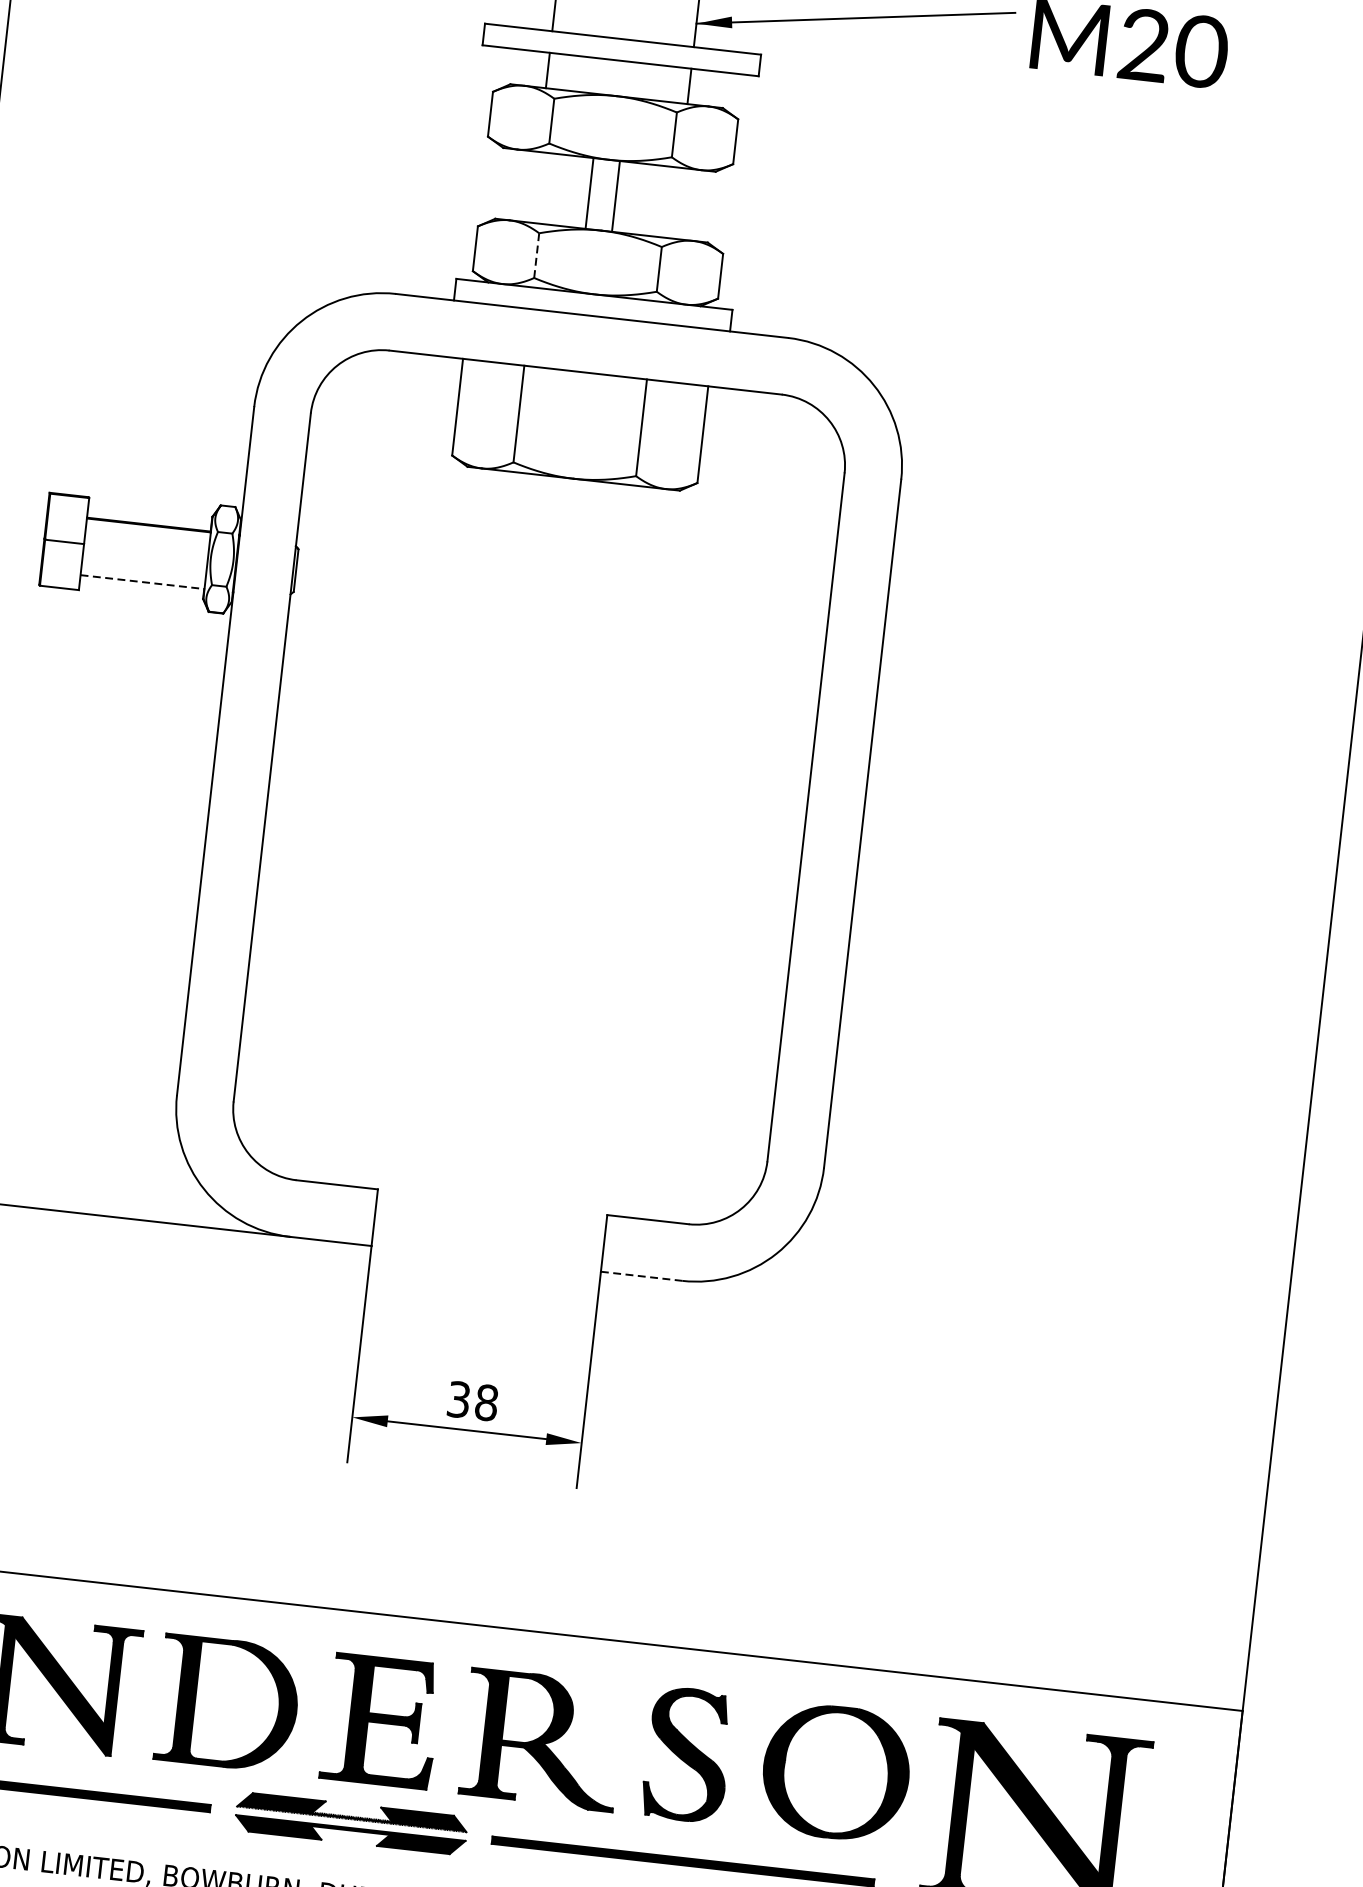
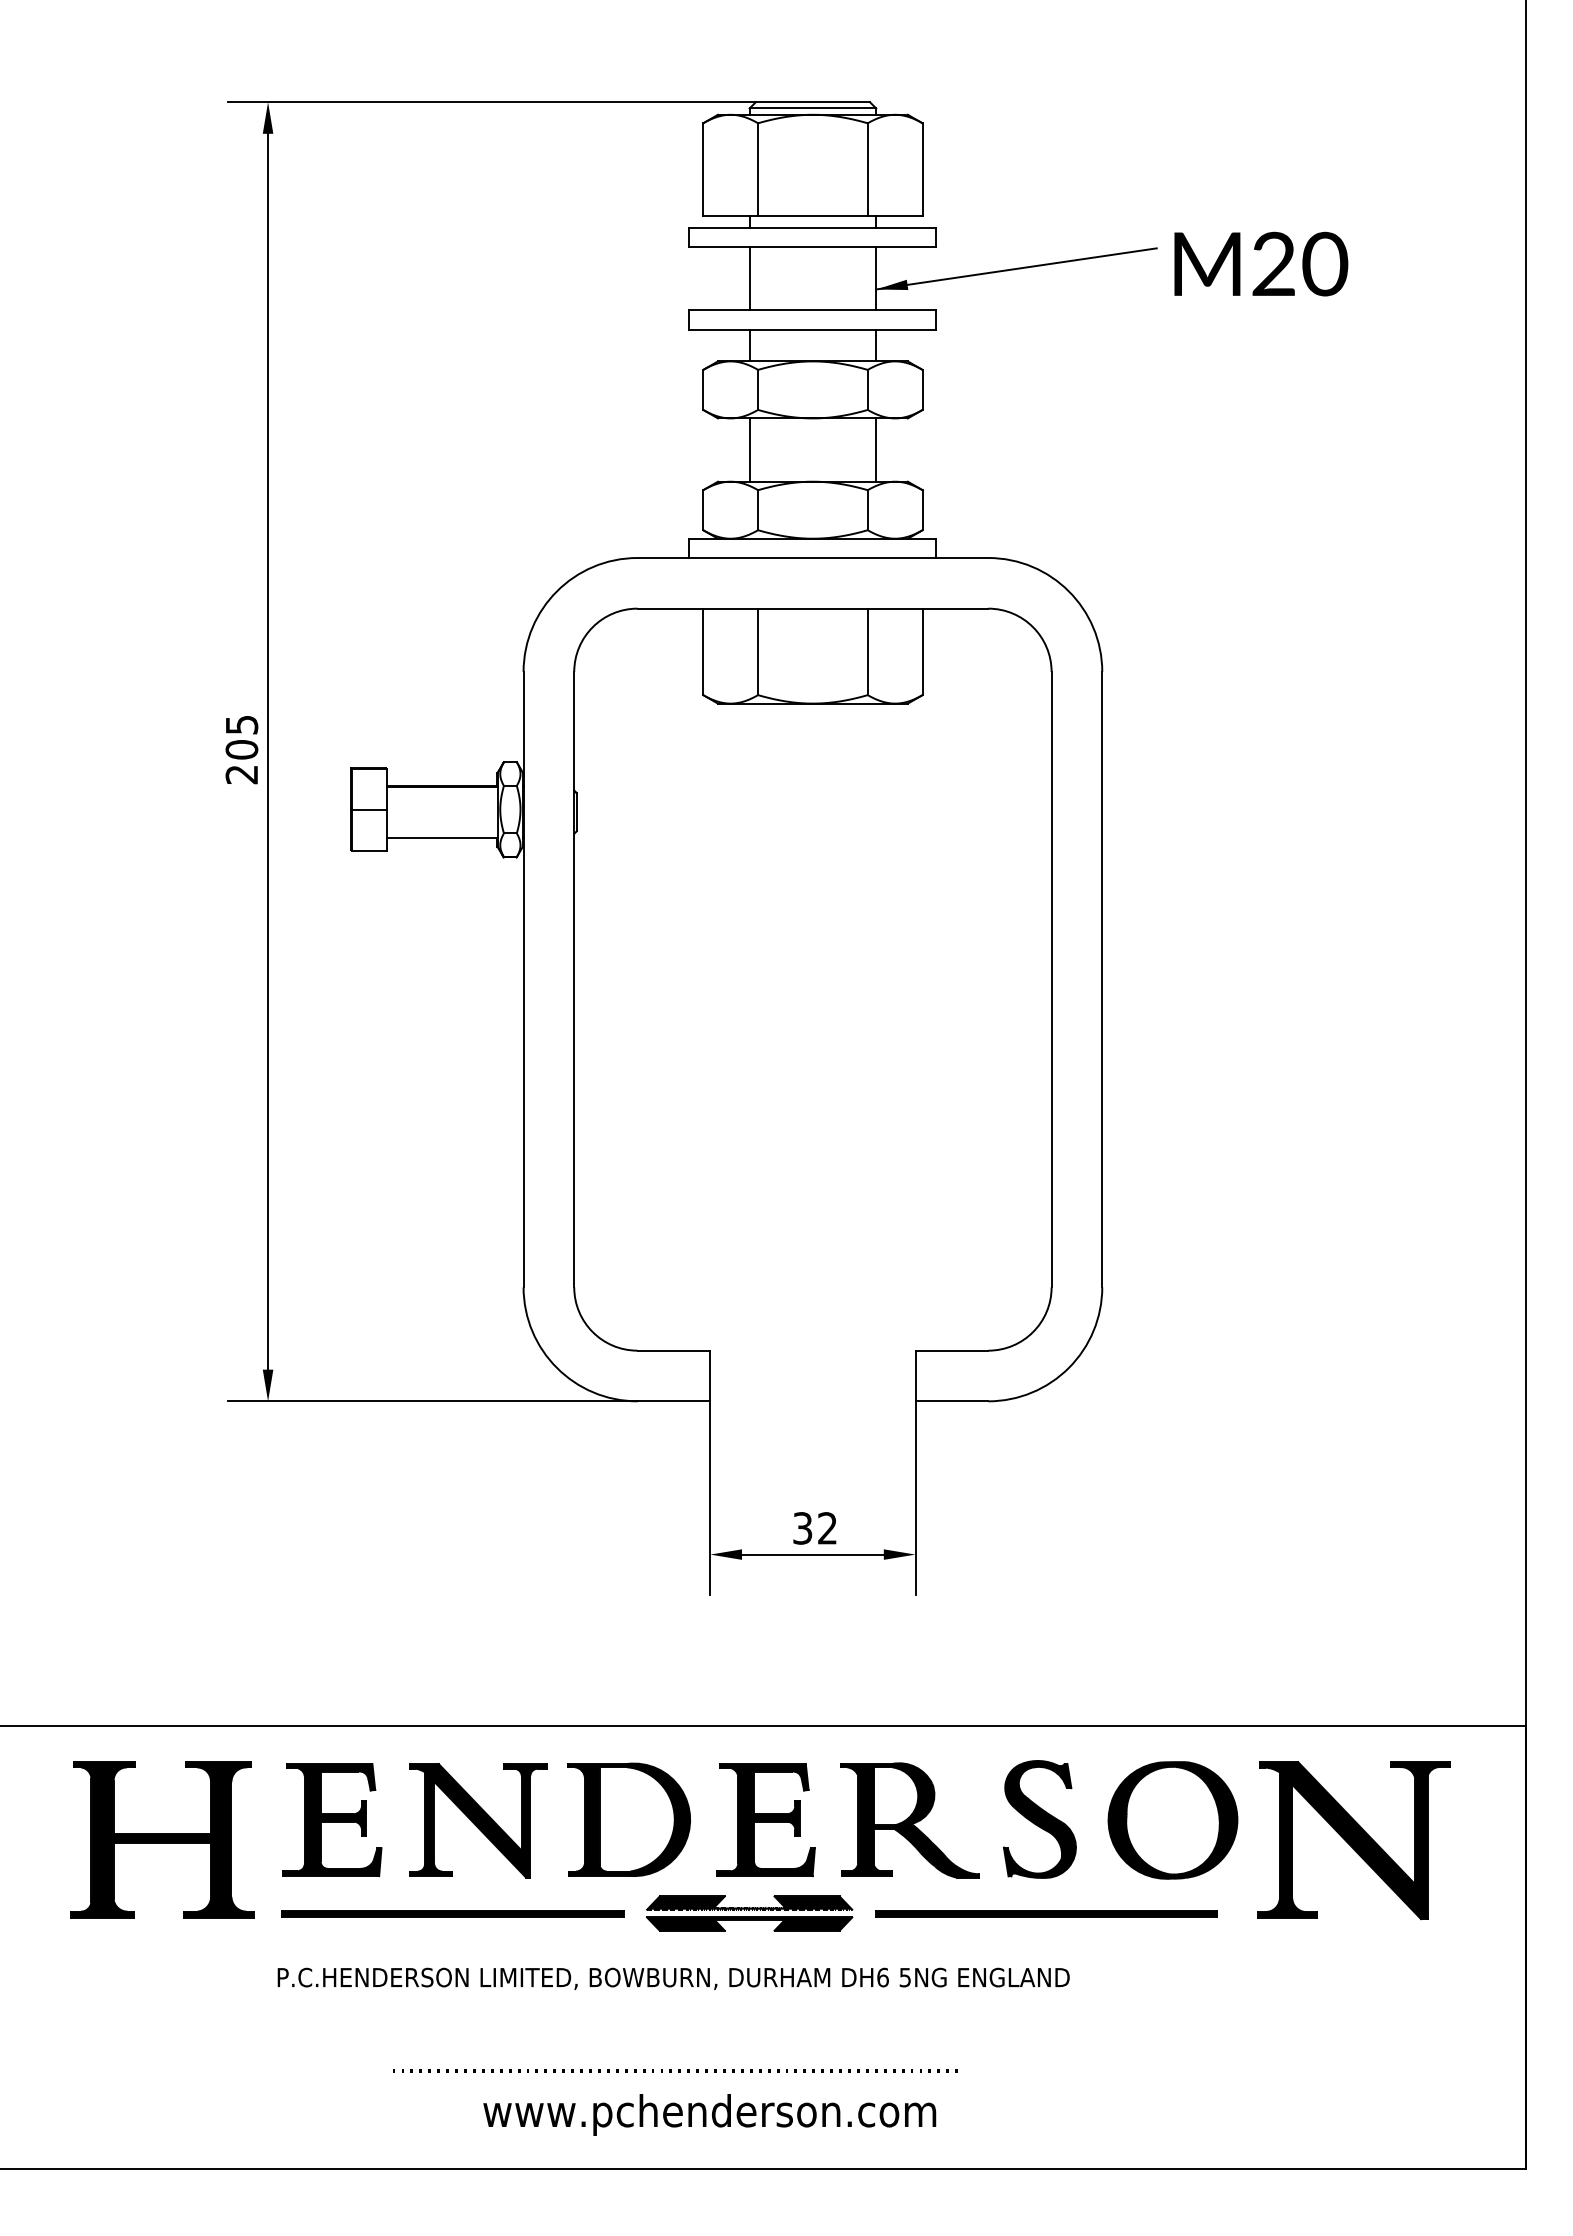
line: (589, 192) -> (749, 449), moved
line: (616, 195) -> (876, 449), moved
line: (537, 256) -> (758, 510), dashed -> solid
line: (142, 582) -> (442, 837), dashed -> solid
line: (642, 1276) -> (952, 1401), dashed -> solid
text: (486, 1402) -> (827, 1528), 38 -> 32

